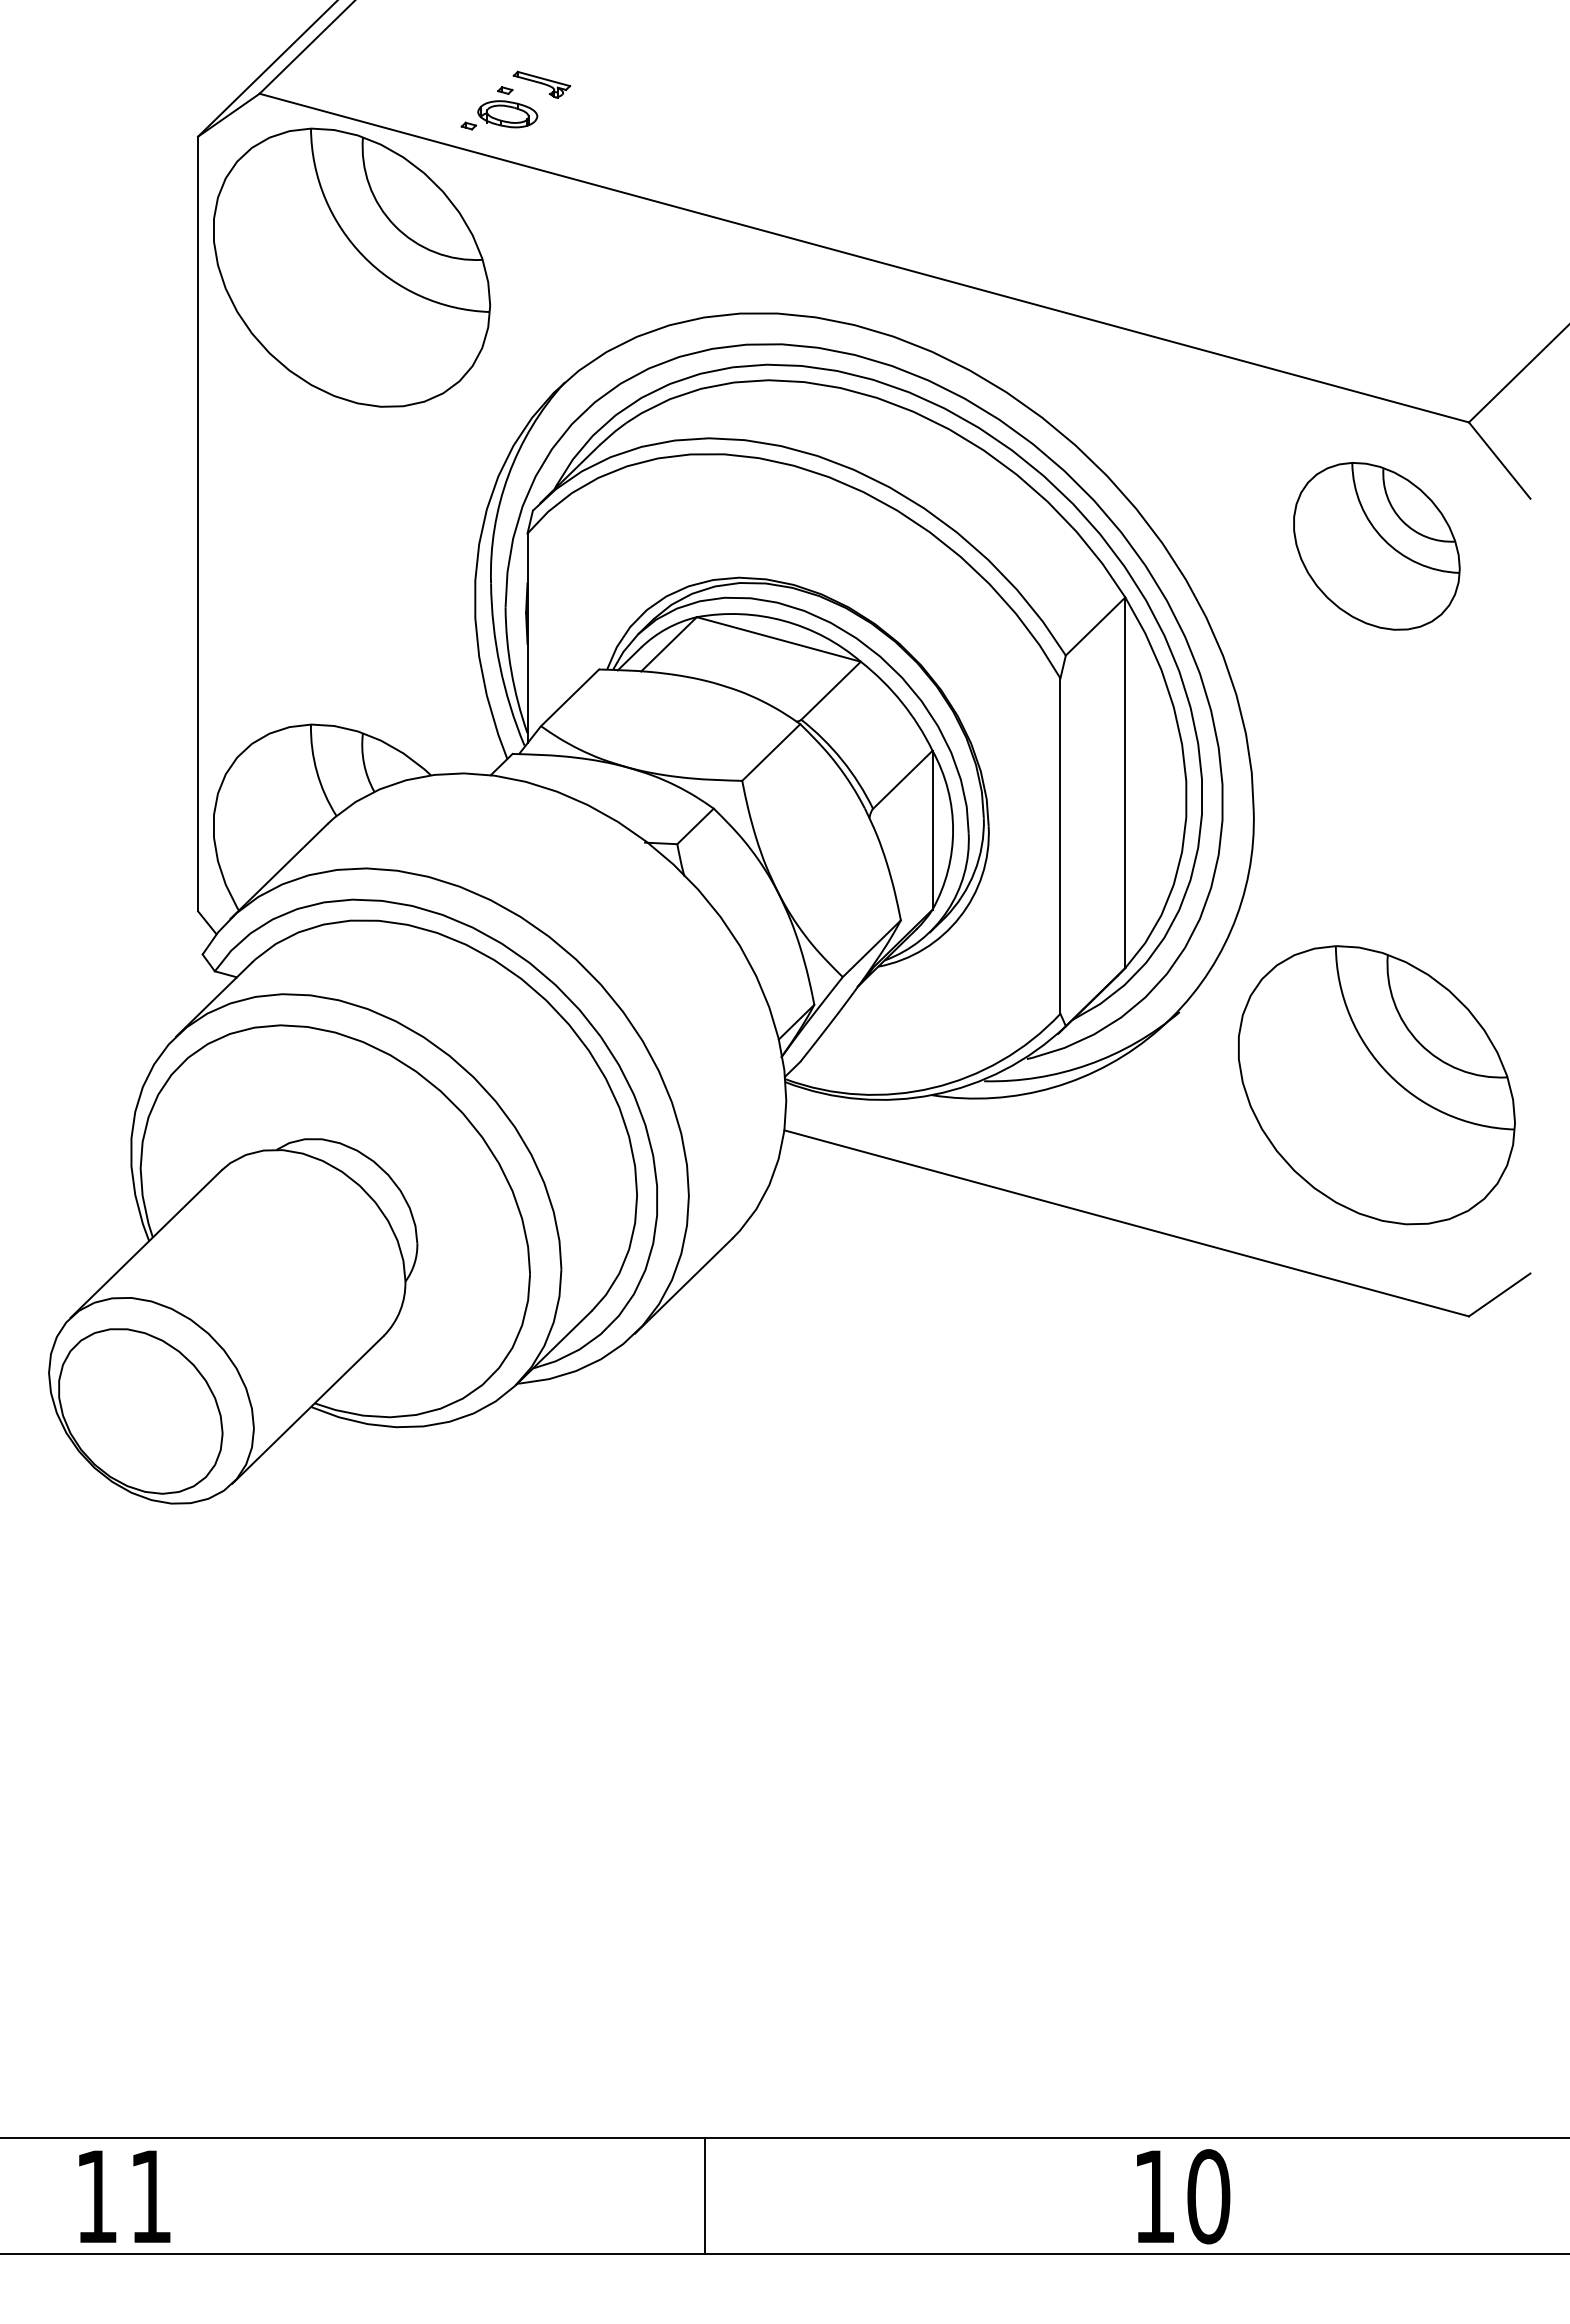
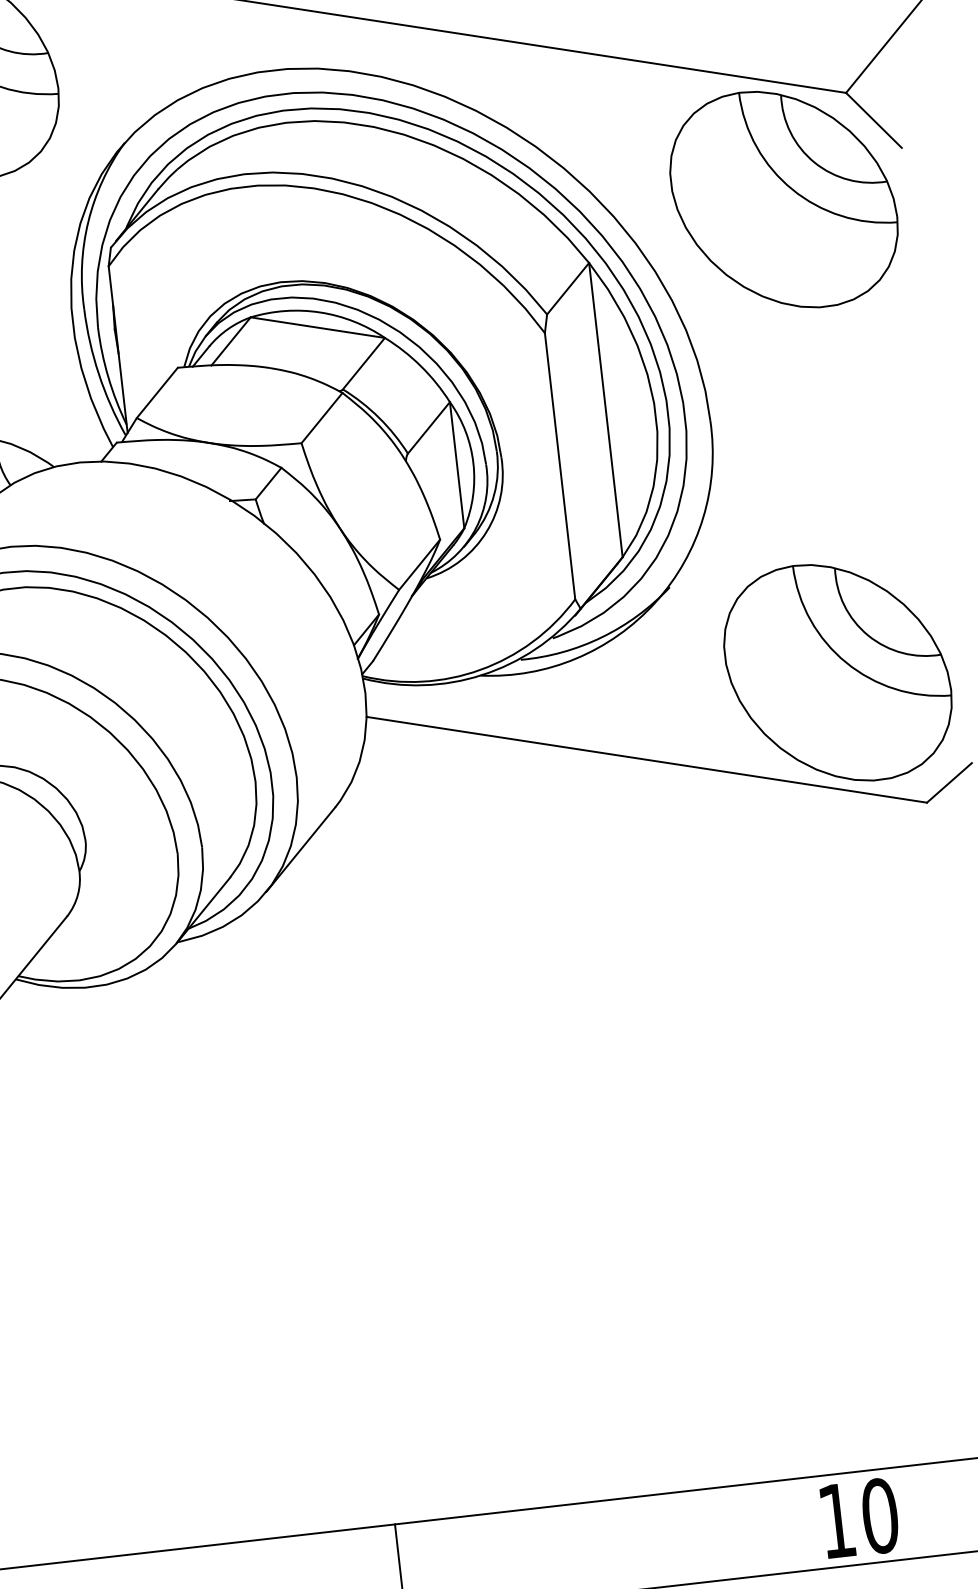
part: (1376, 546) -> (783, 199), size x1.67
part: (1376, 1085) -> (837, 672), moved
text: (1183, 2196) -> (860, 1518), moved

